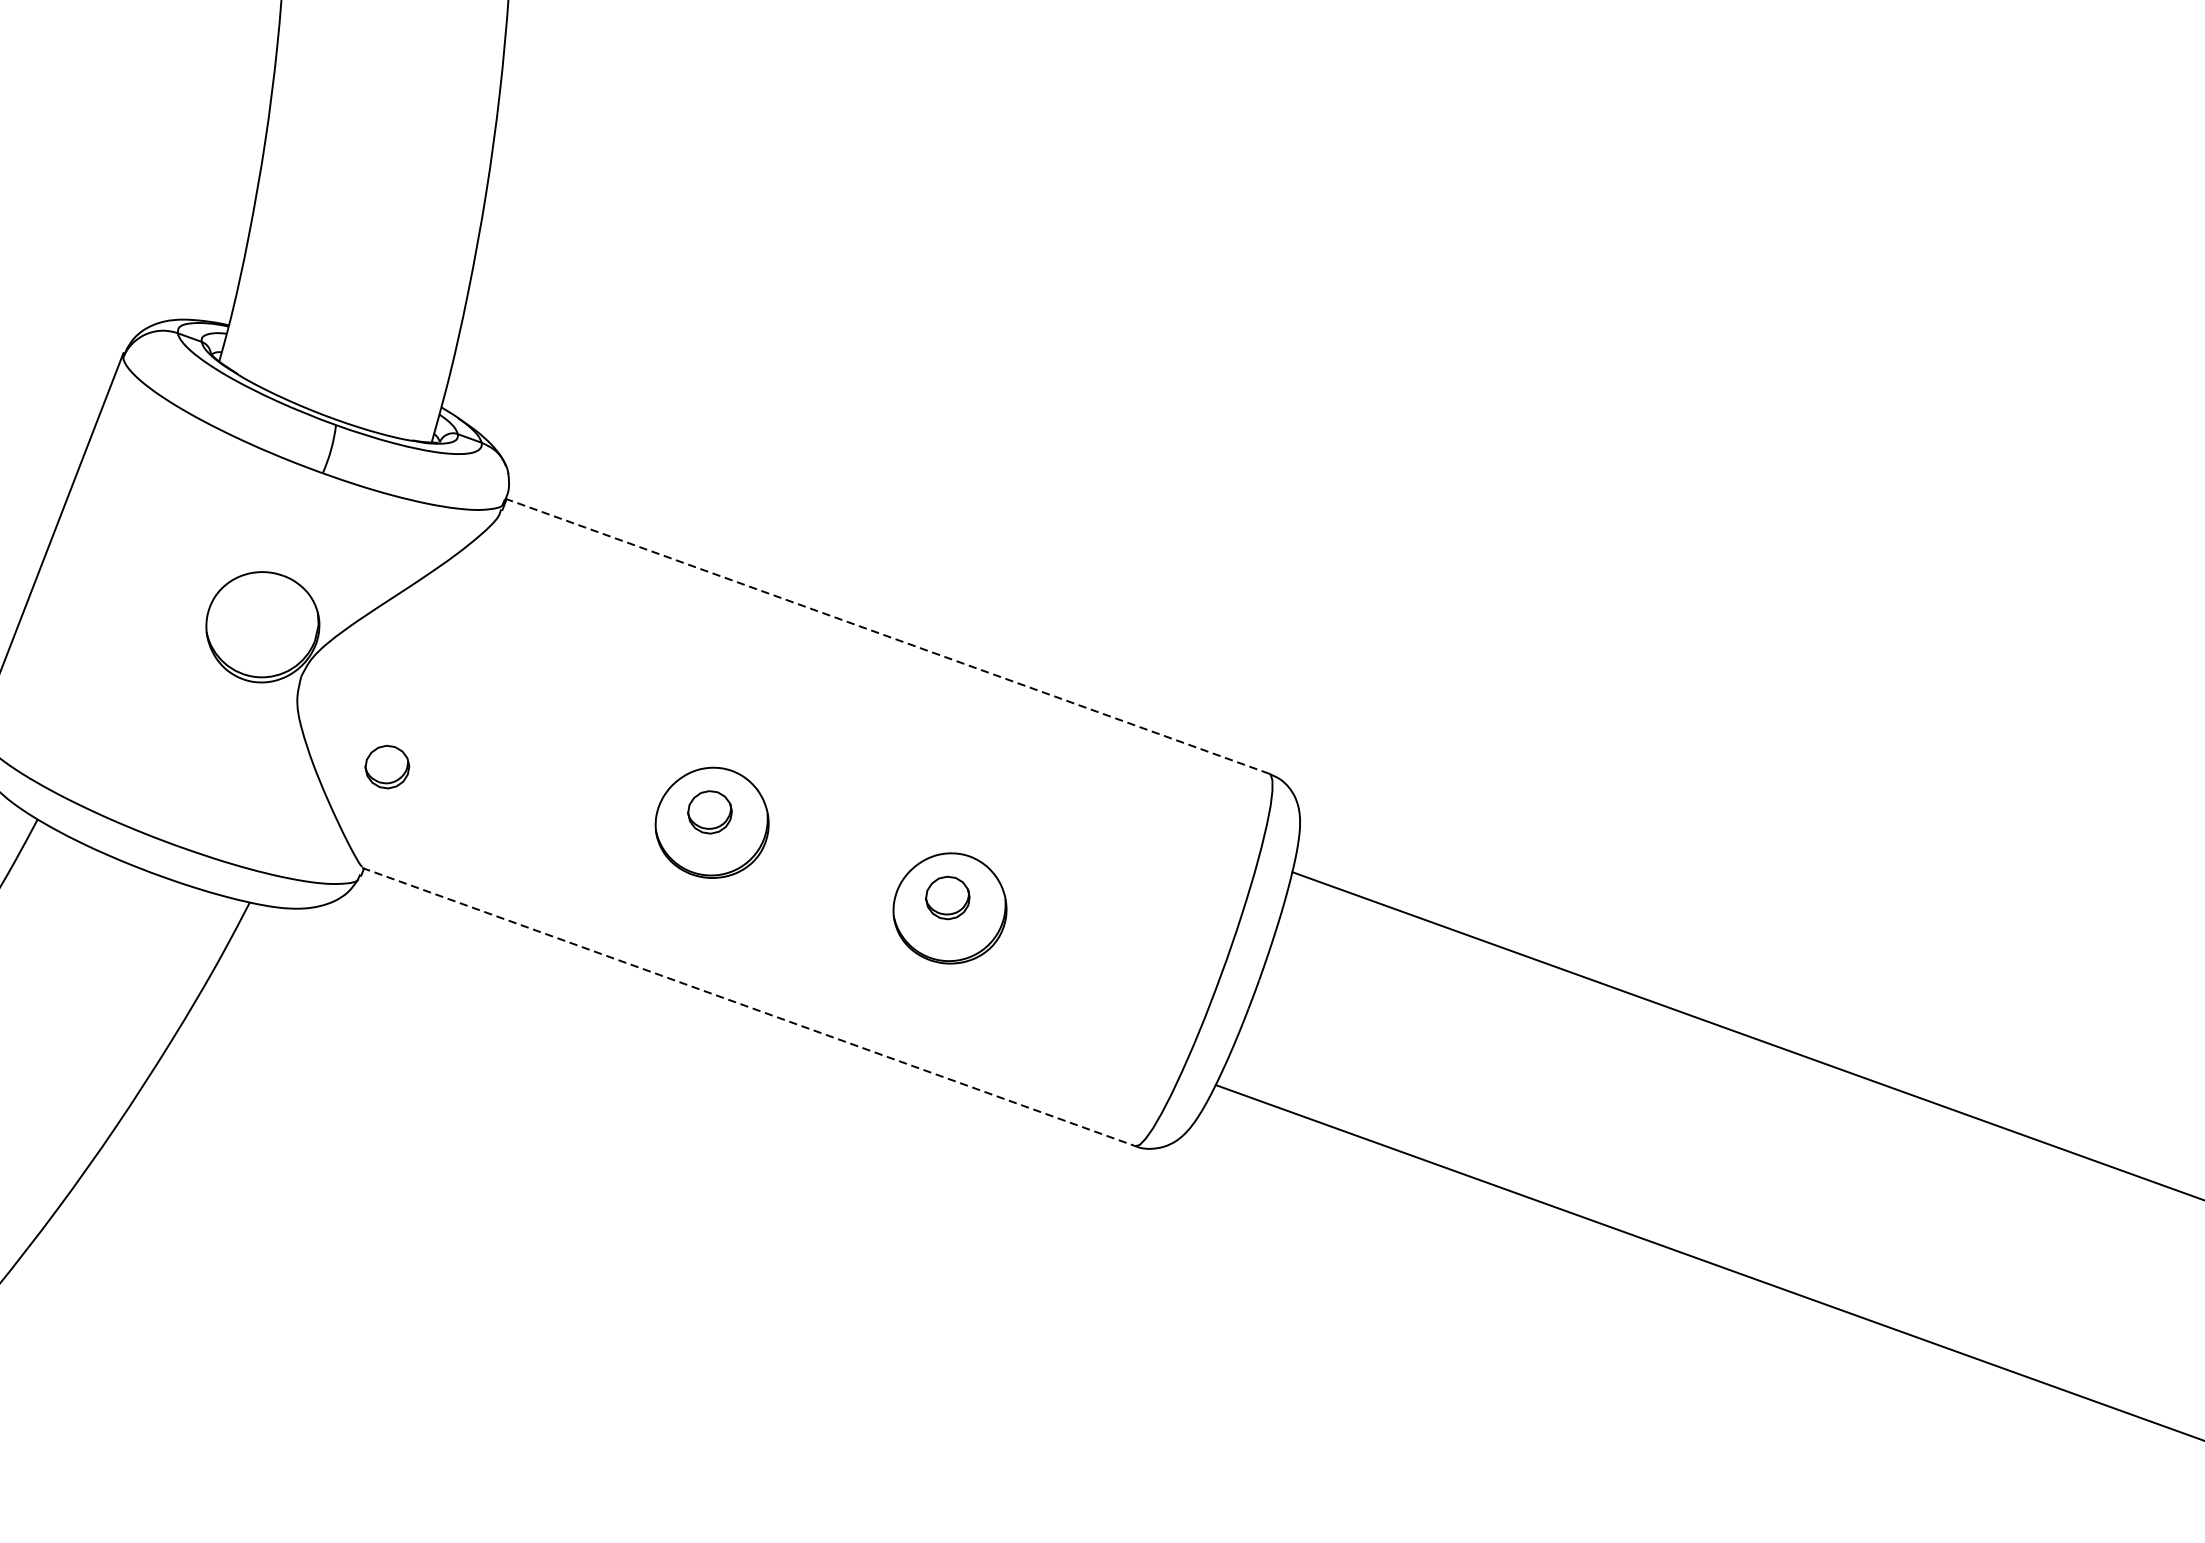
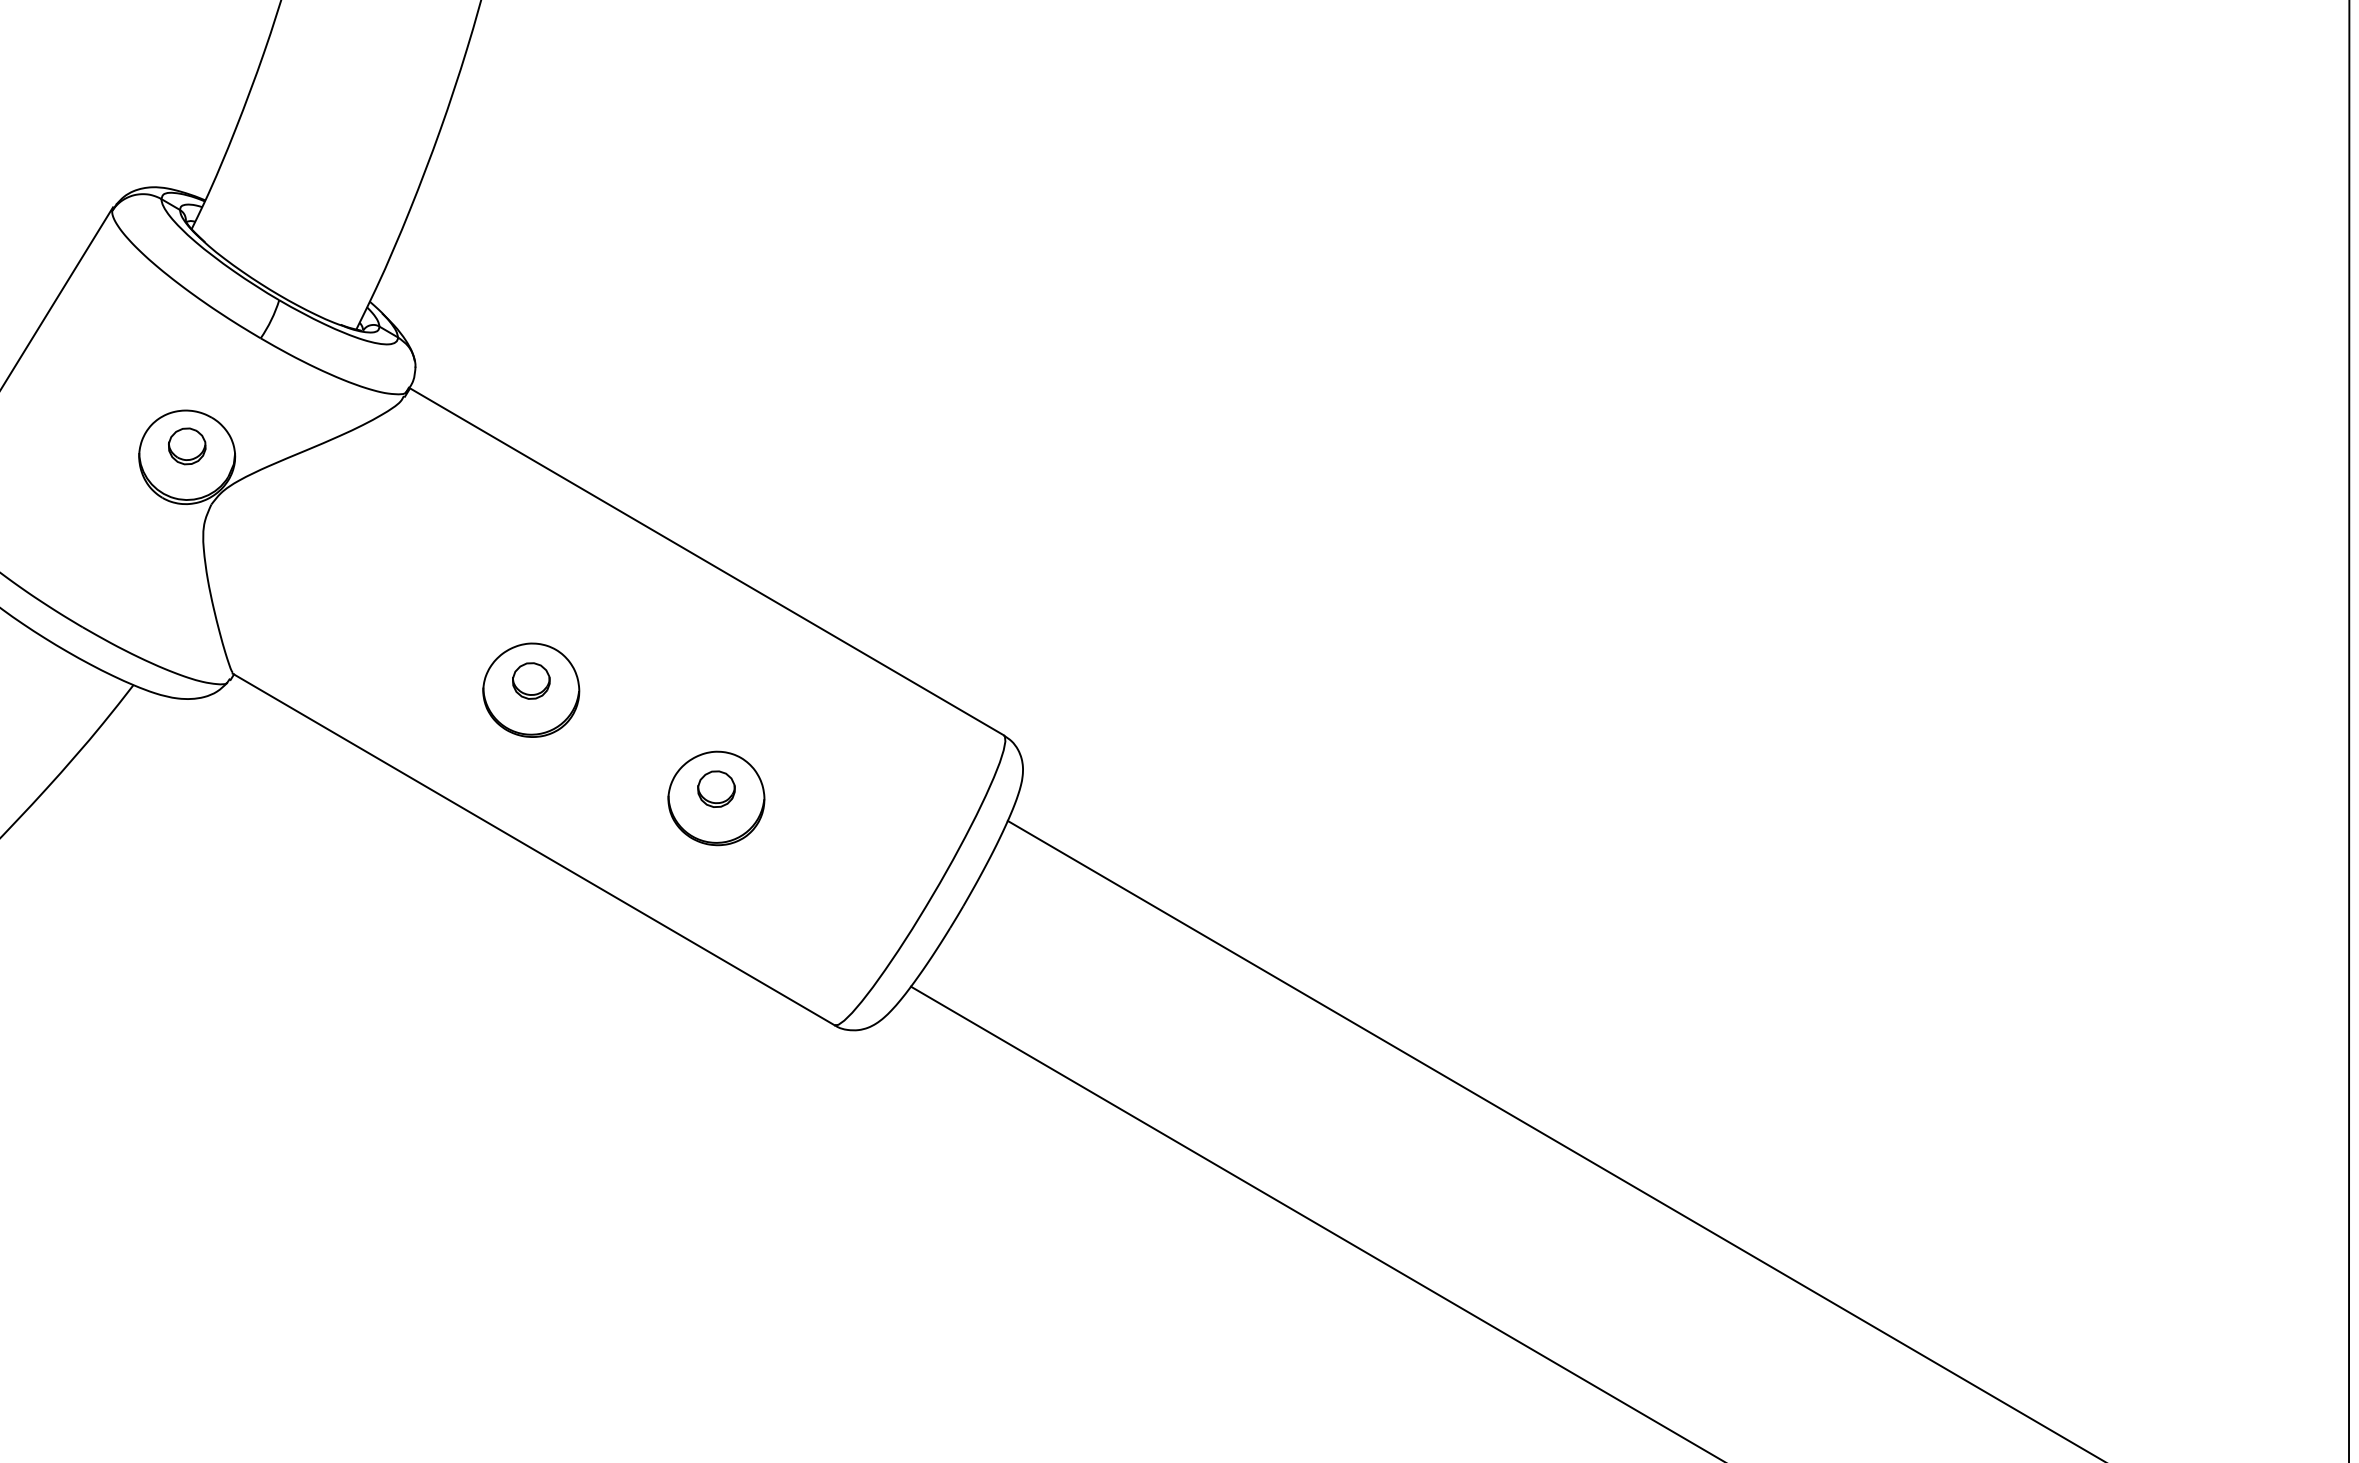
line: (886, 636) -> (705, 561), dashed -> solid
part: (387, 767) -> (187, 446), moved
line: (749, 1006) -> (534, 849), dashed -> solid

